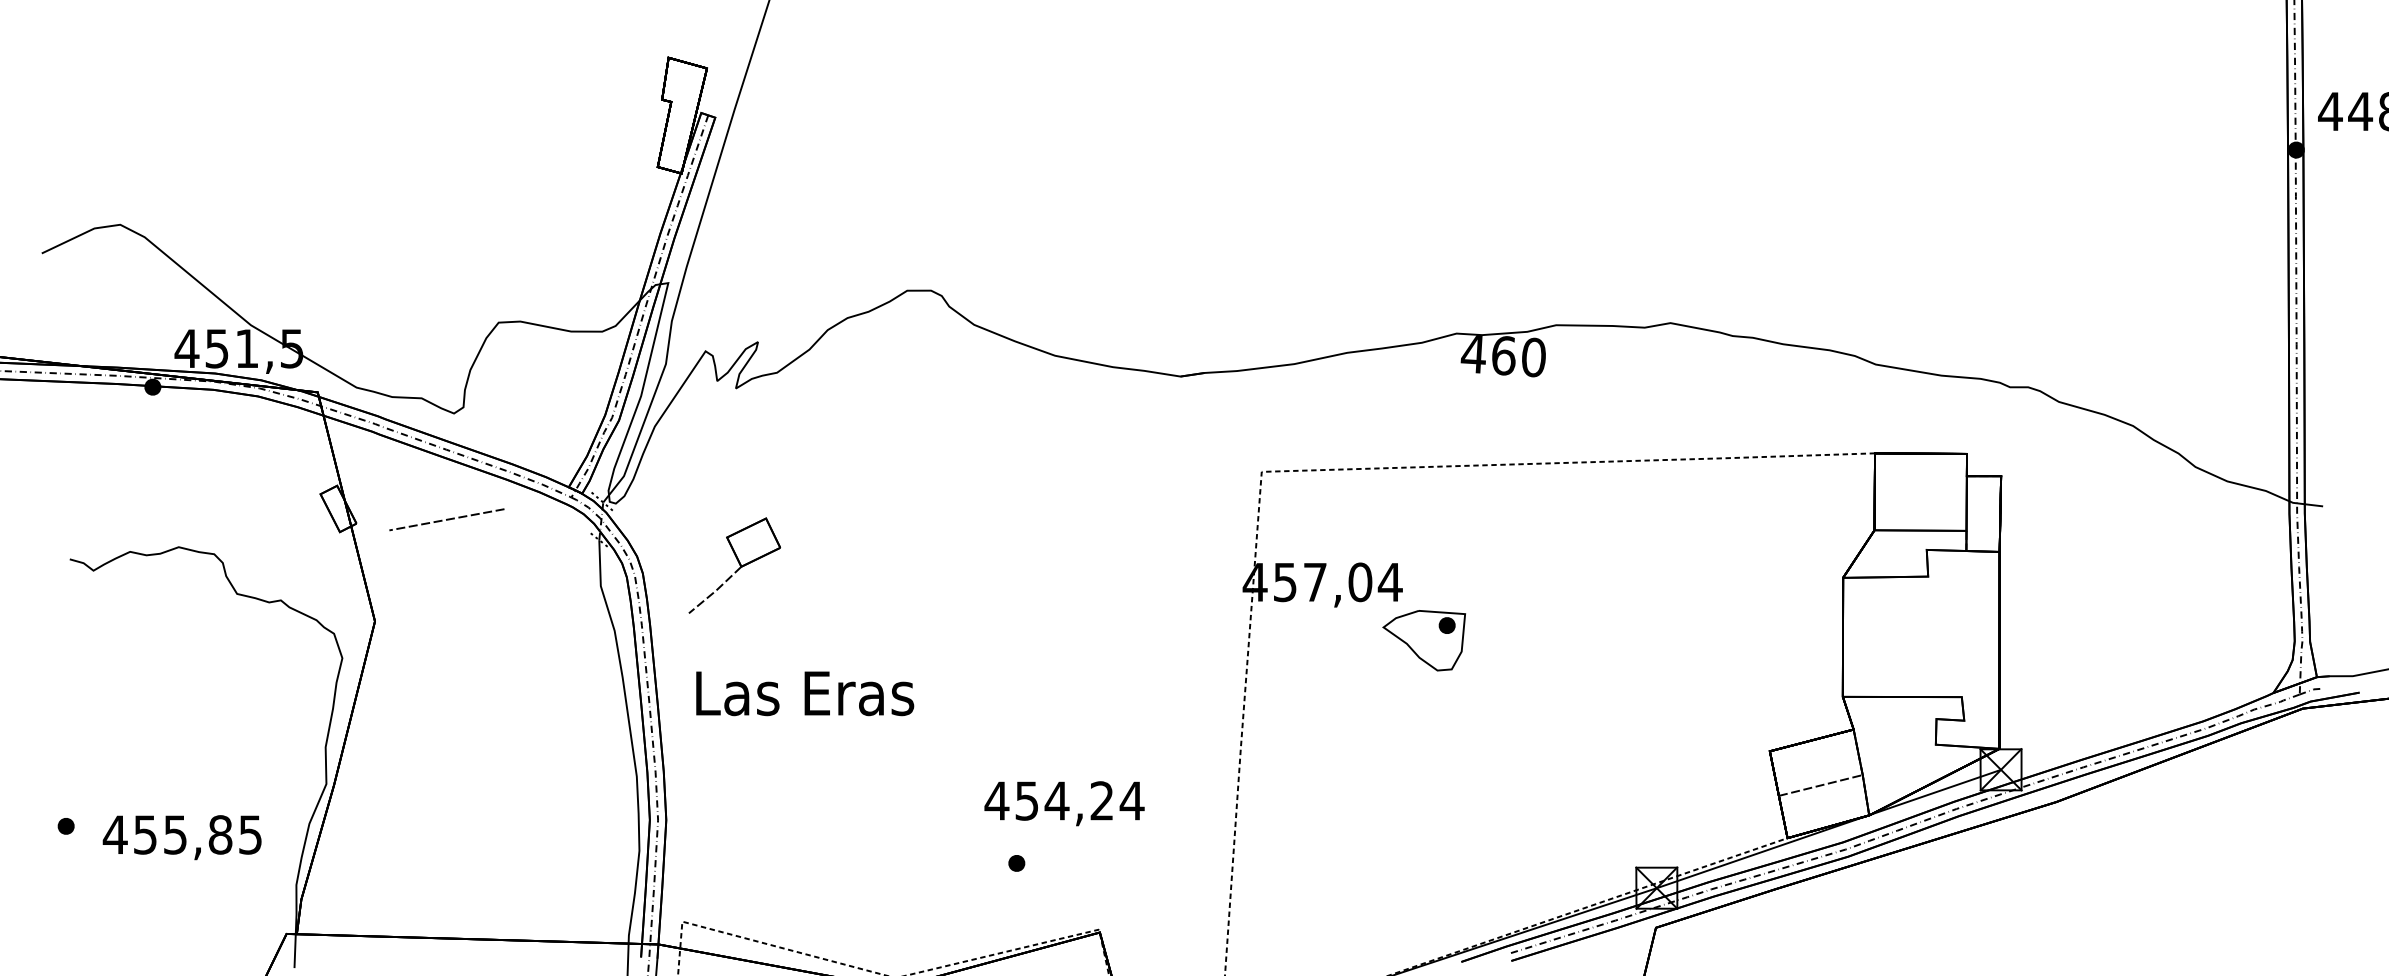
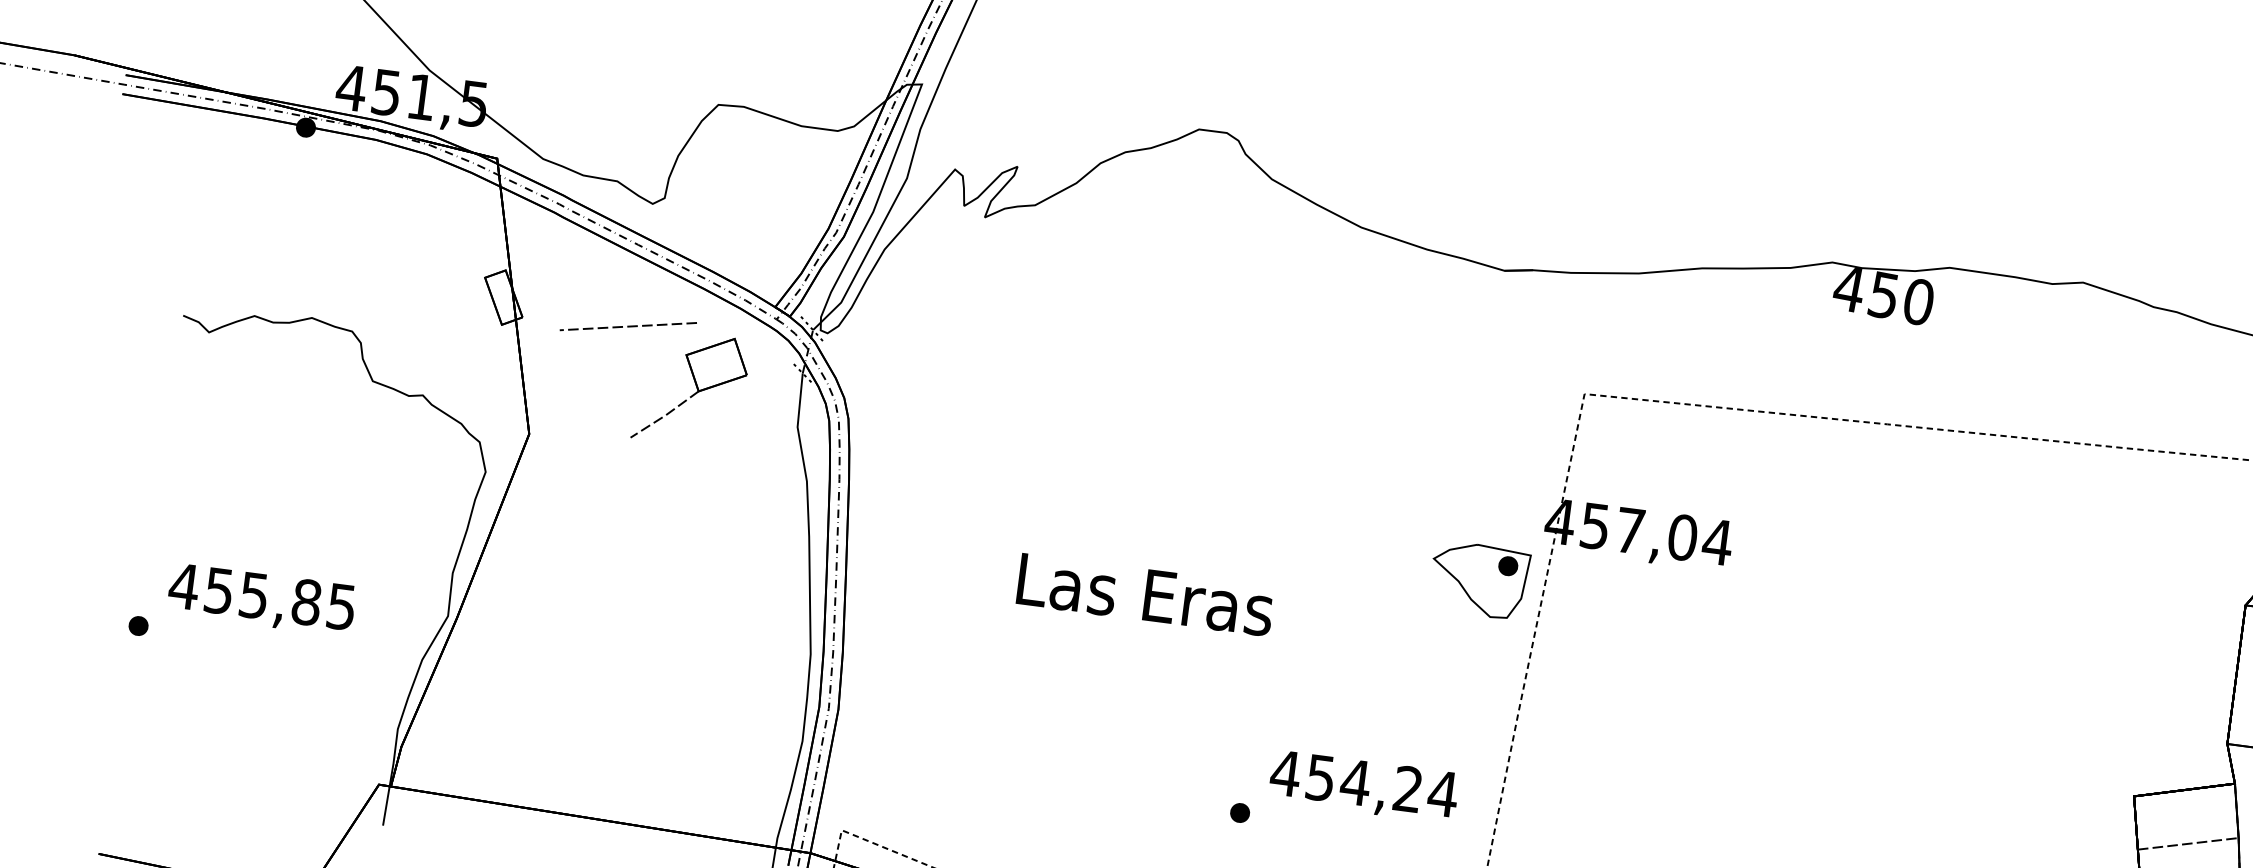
text: (1503, 355) -> (1883, 295), 460 -> 450
part: (734, 565) -> (690, 388), moved
part: (1424, 640) -> (1479, 580), moved
text: (805, 693) -> (1146, 594), moved
text: (1064, 803) -> (1363, 786), moved
text: (181, 837) -> (260, 599), moved

